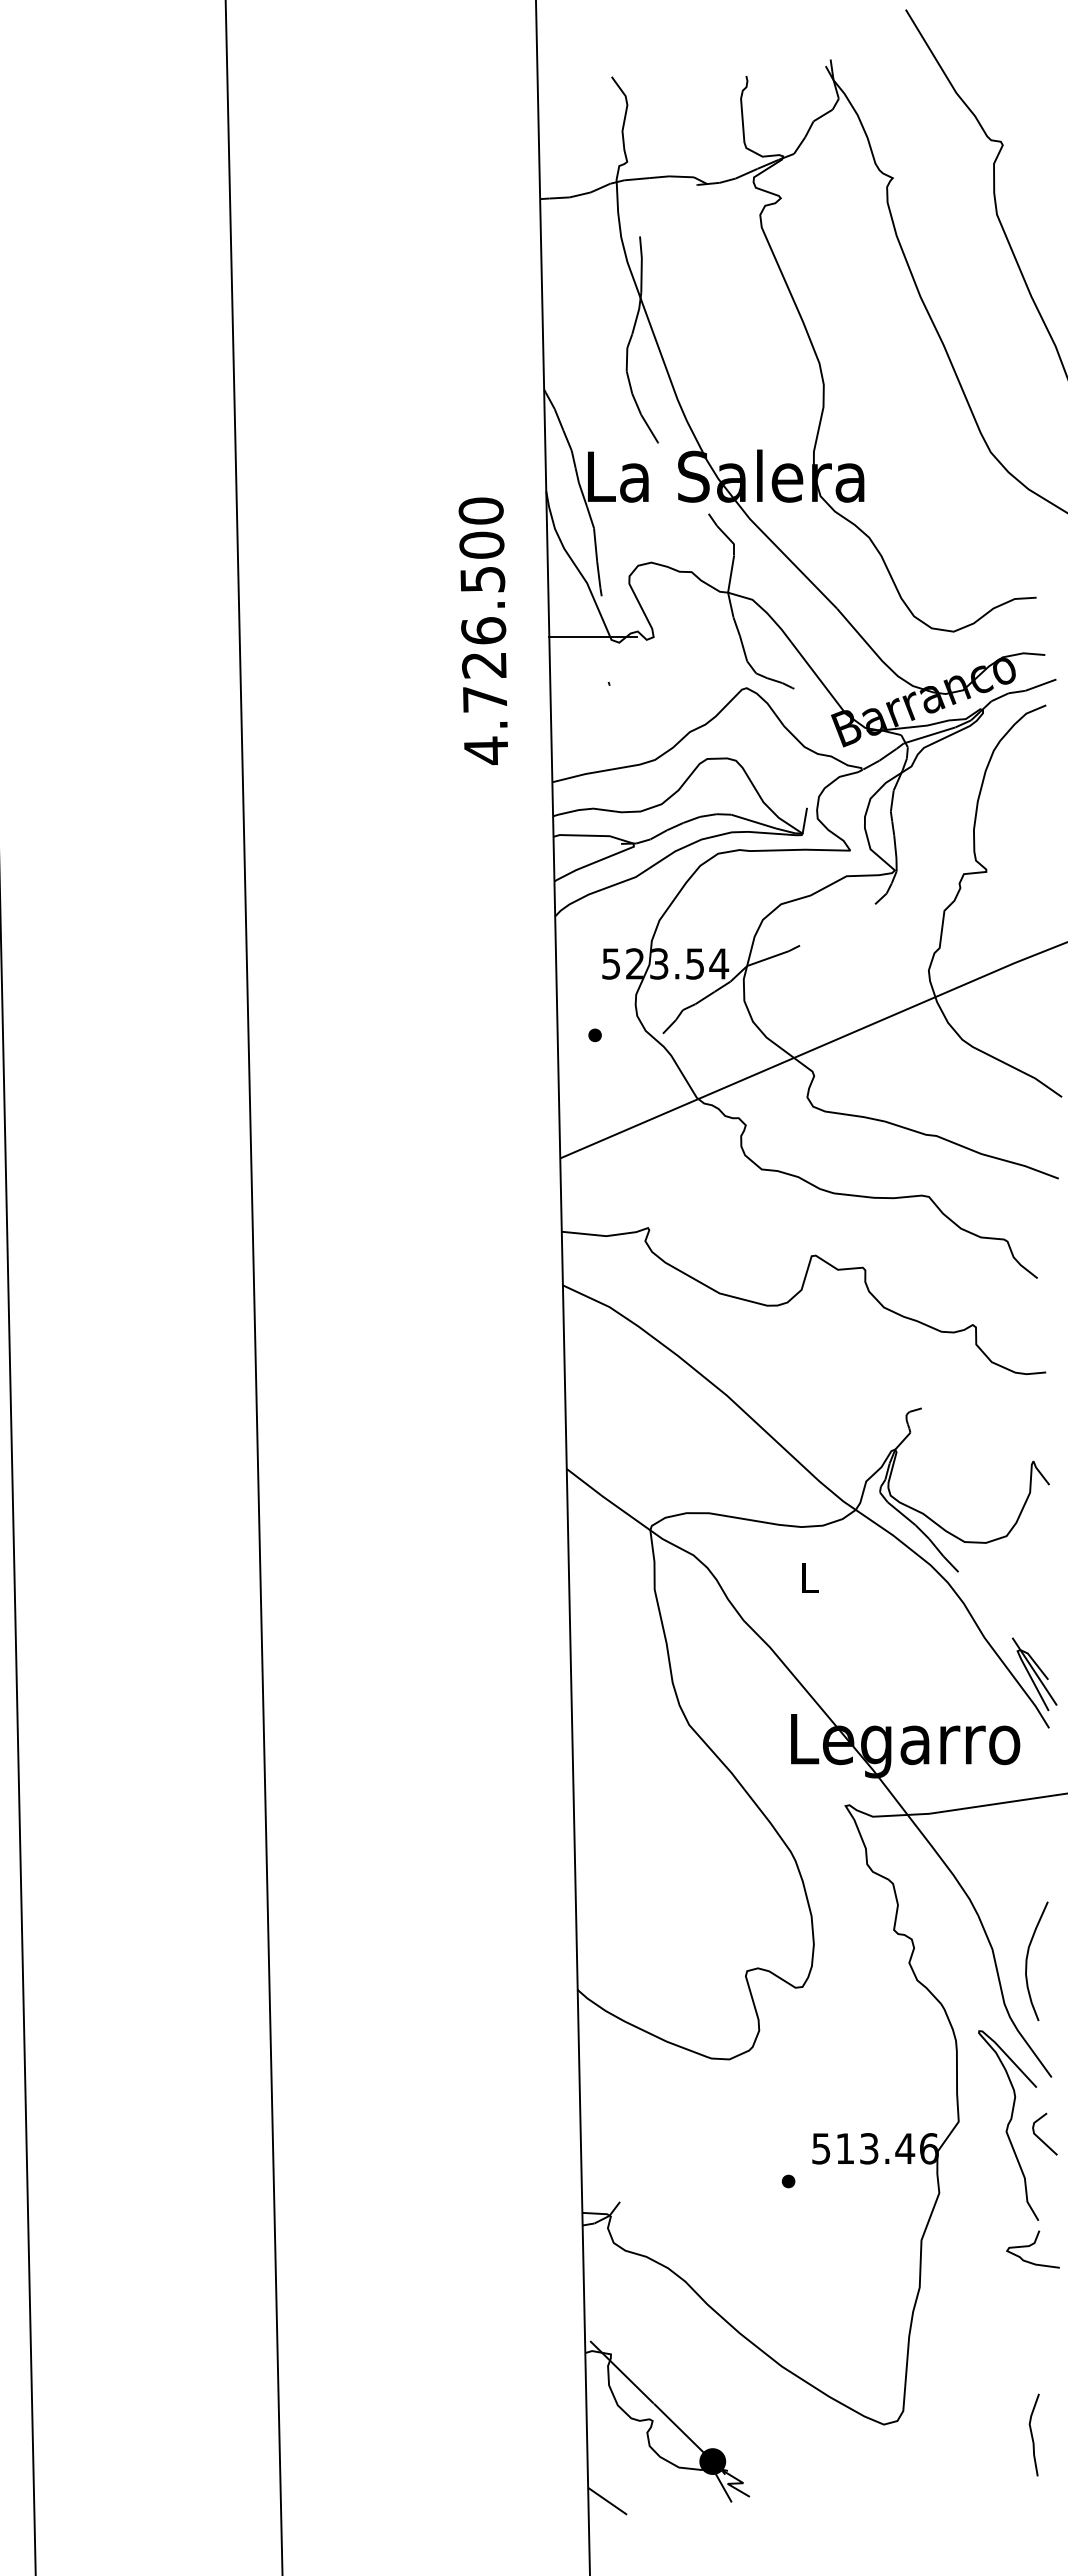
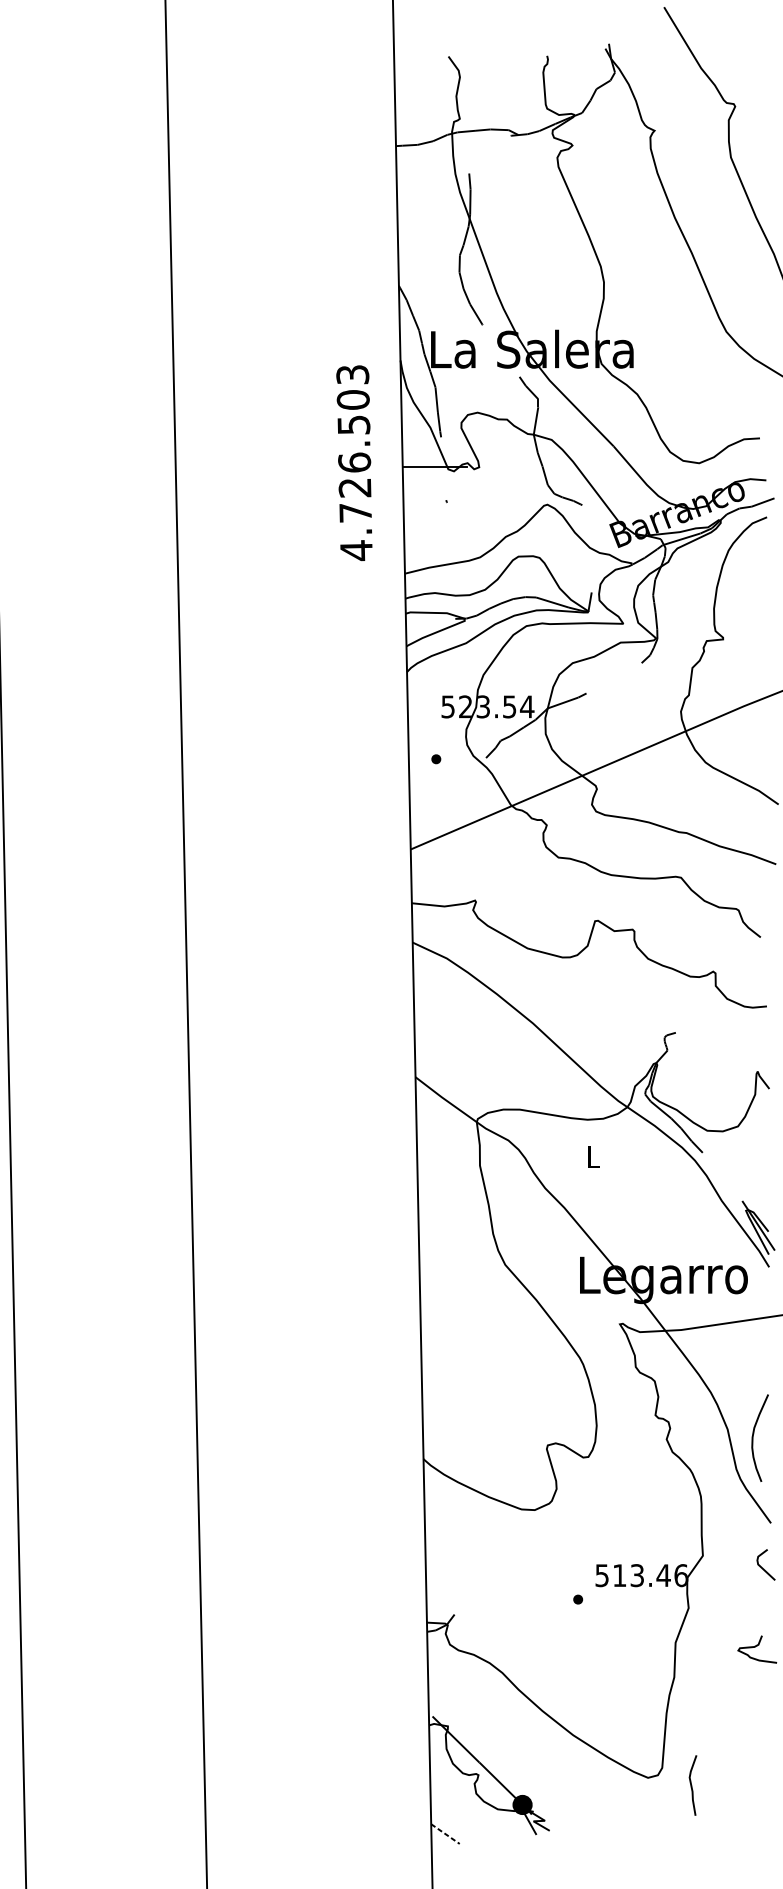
text: (480, 510) -> (352, 374), 4.726.500 -> 4.726.503
curve: (1008, 2125) -> (739, 1558), removed
curve: (1032, 2434) -> (691, 1785), moved
line: (607, 2501) -> (445, 1834), solid -> dashed

